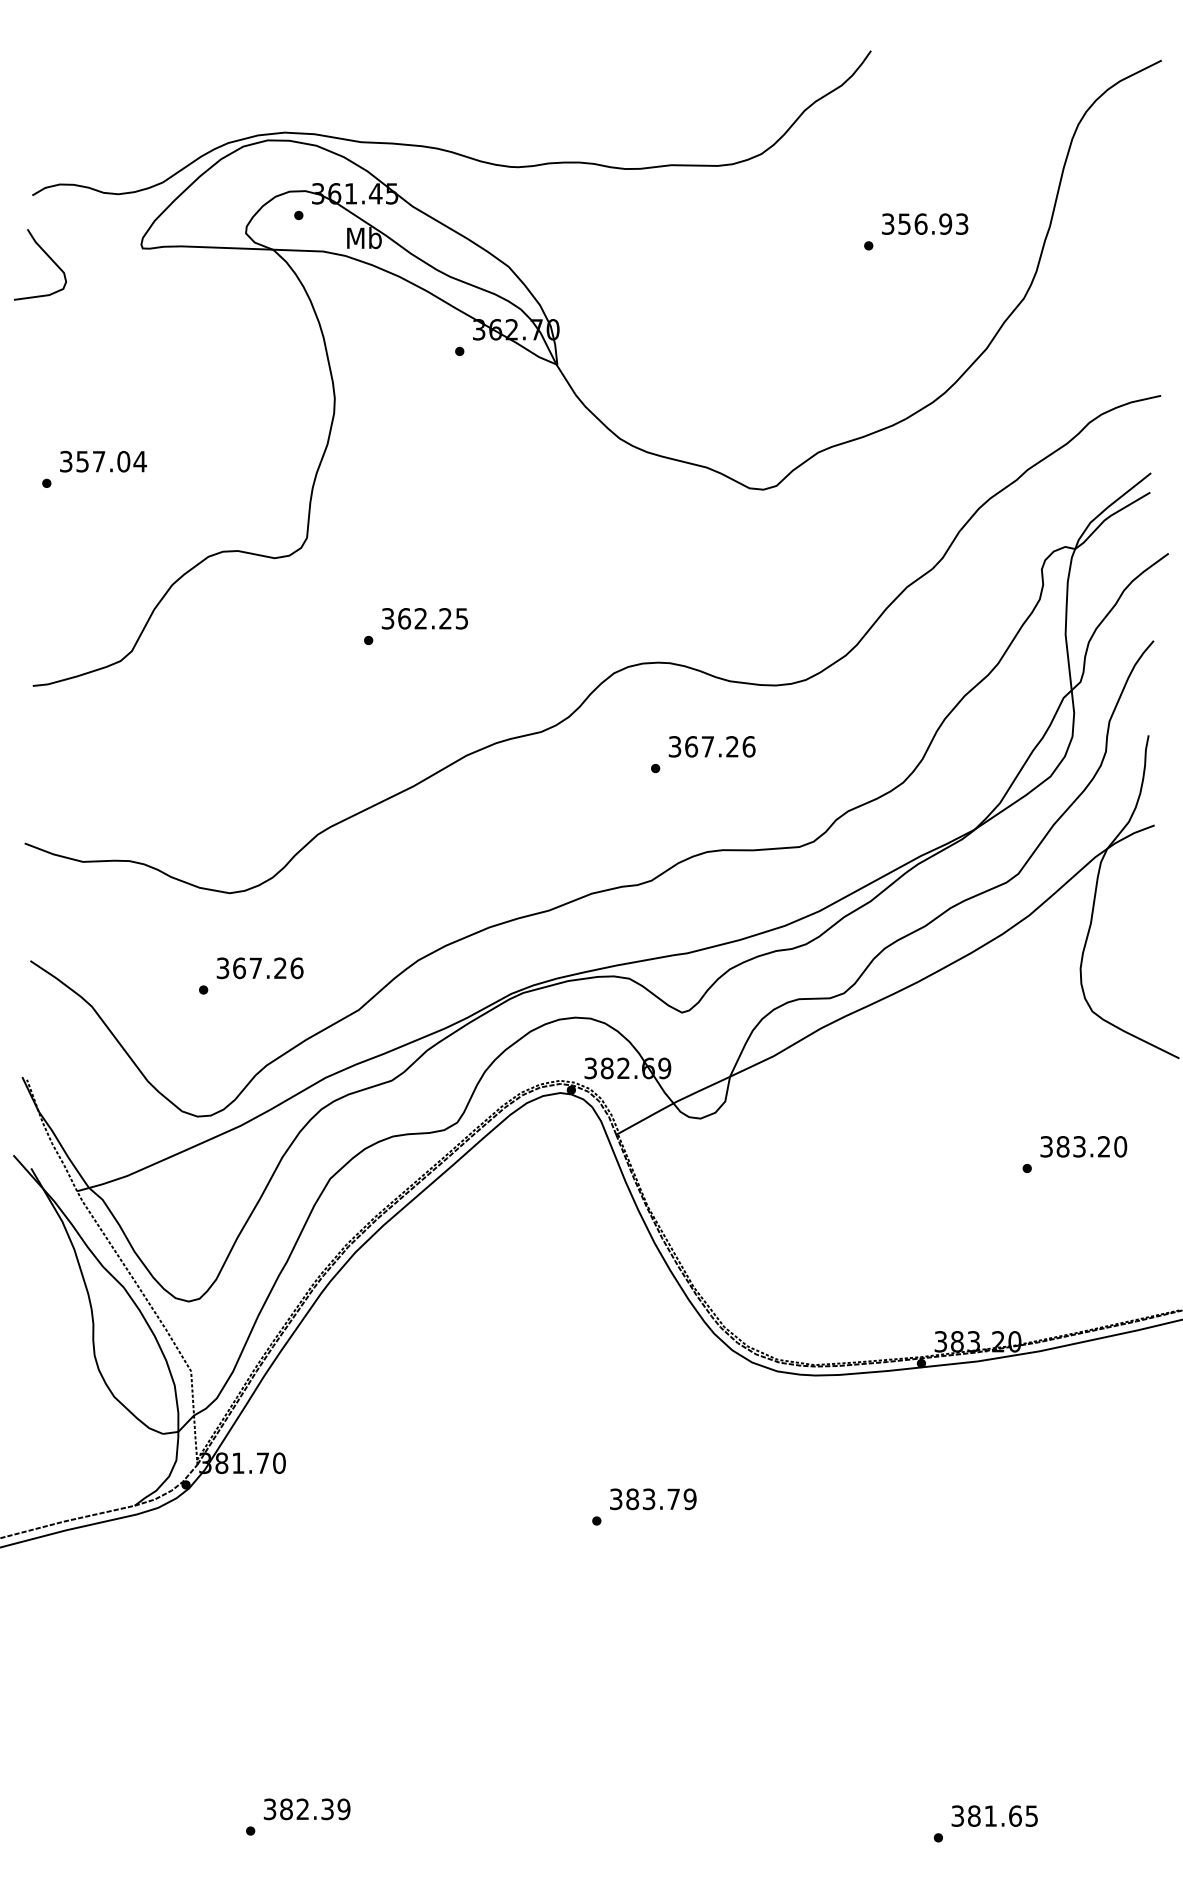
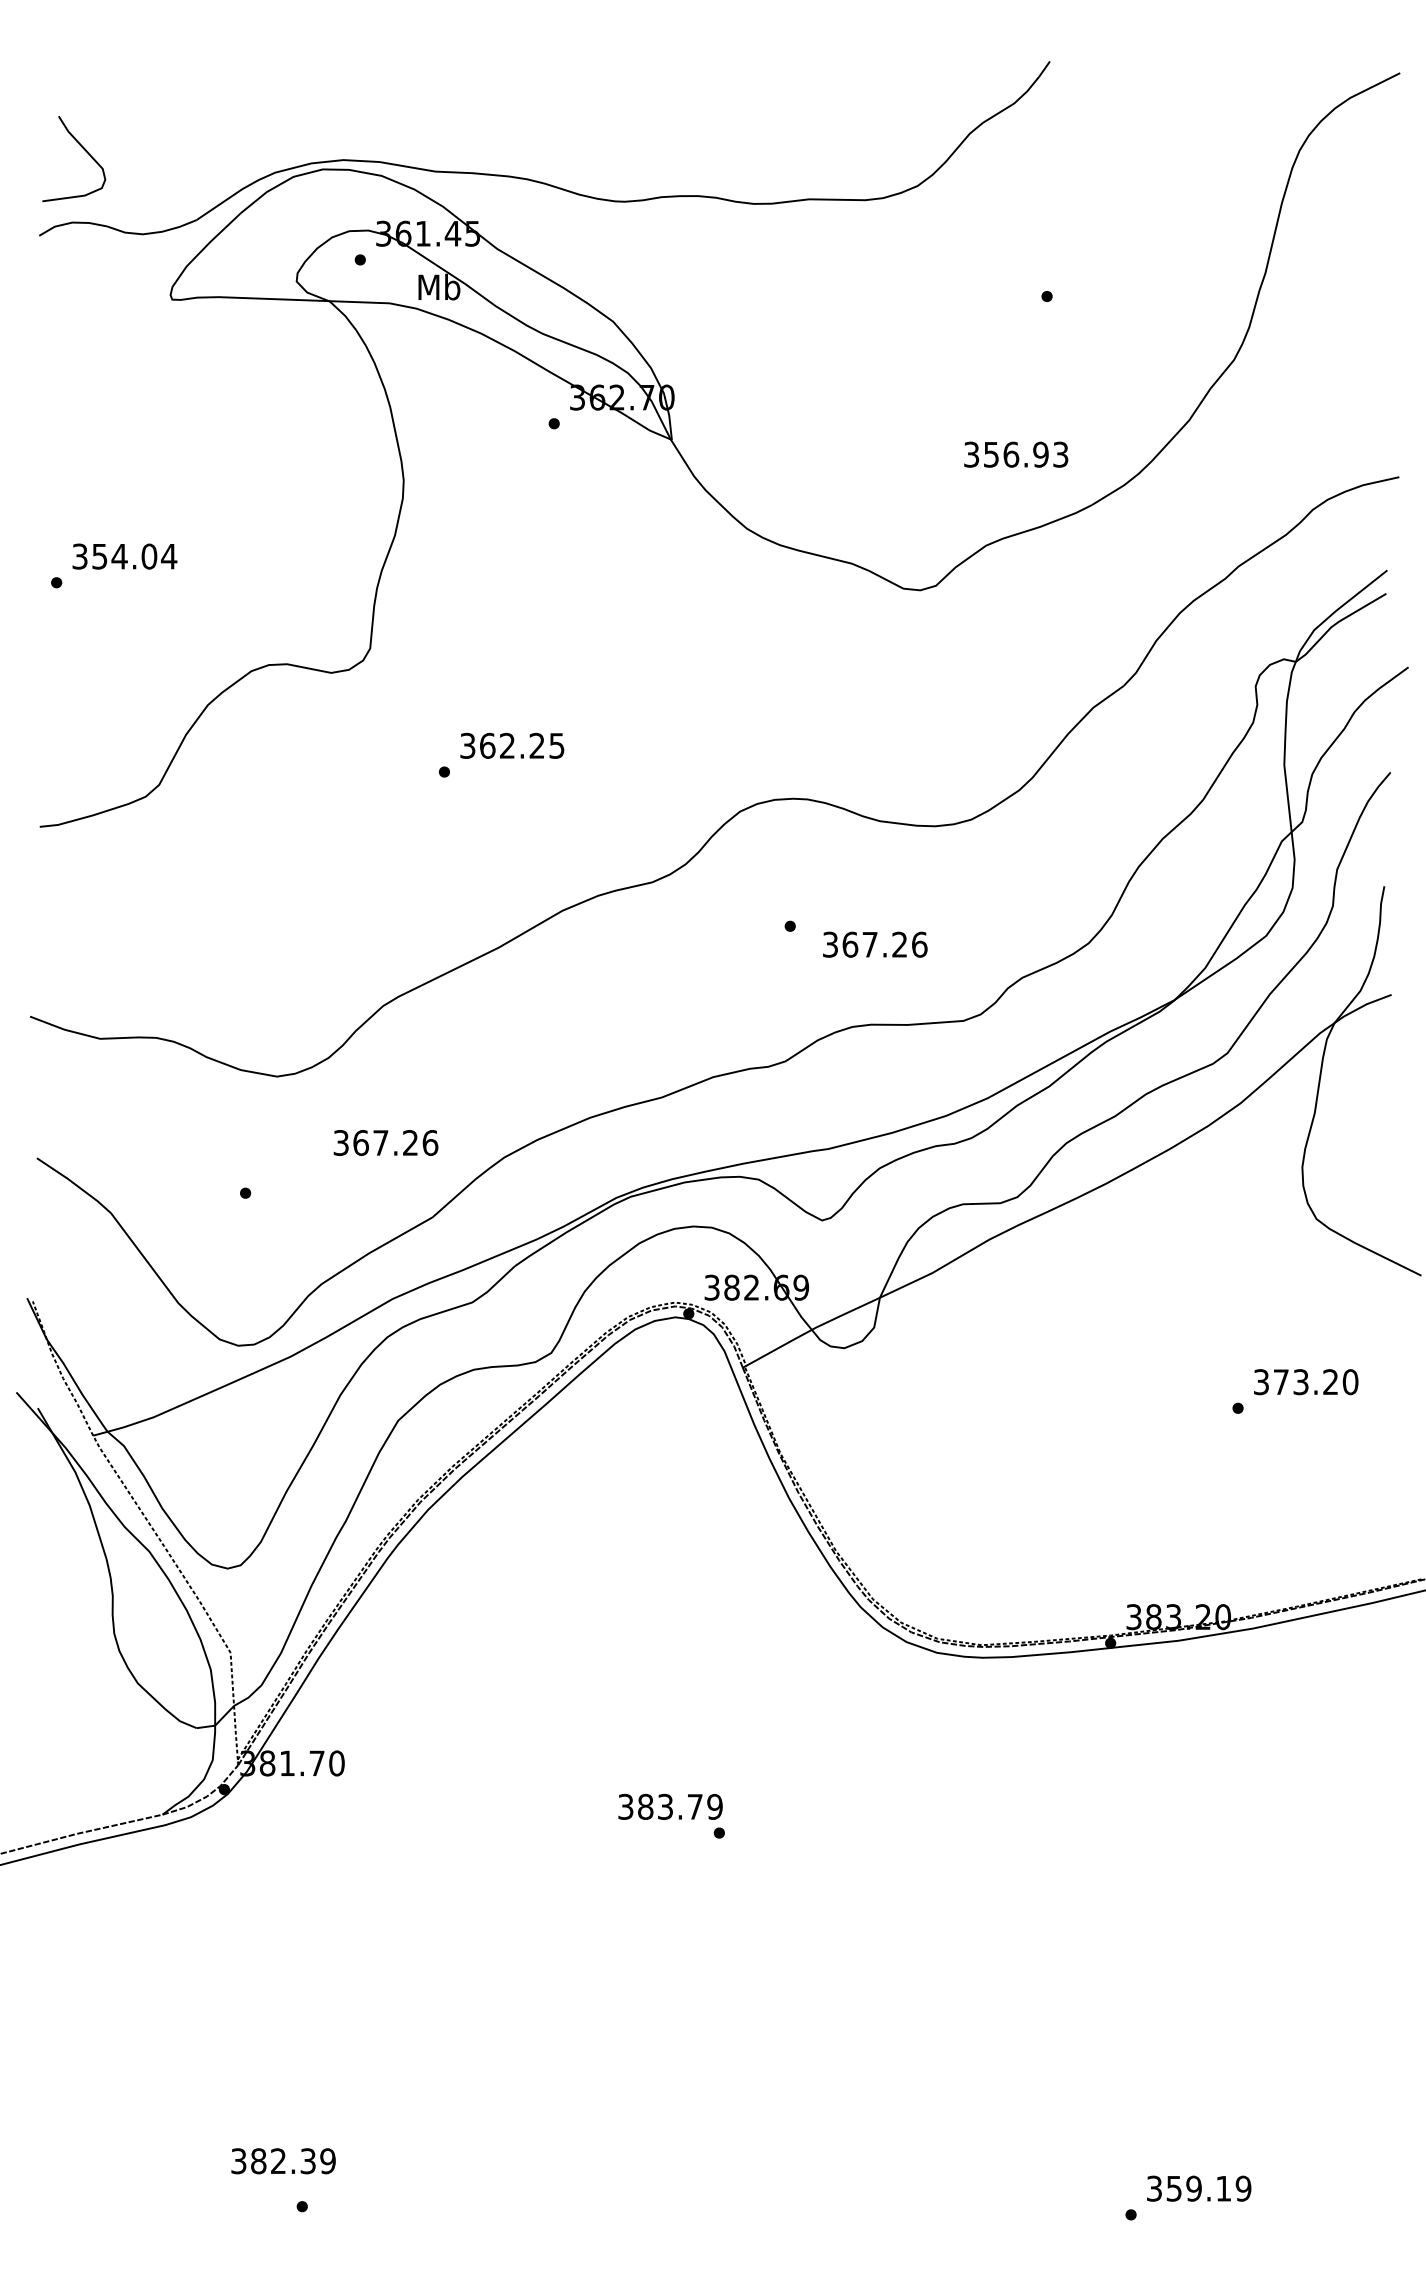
text: (925, 223) -> (1016, 453), moved
curve: (47, 256) -> (82, 149), moved
text: (98, 461) -> (118, 556), 357.04 -> 354.04
text: (711, 746) -> (874, 944), moved
text: (259, 968) -> (385, 1143), moved
text: (1062, 1146) -> (1280, 1381), 383.20 -> 373.20
text: (653, 1499) -> (670, 1807), moved
text: (306, 1809) -> (282, 2161), moved
text: (1003, 1815) -> (1209, 2187), 381.65 -> 359.19

